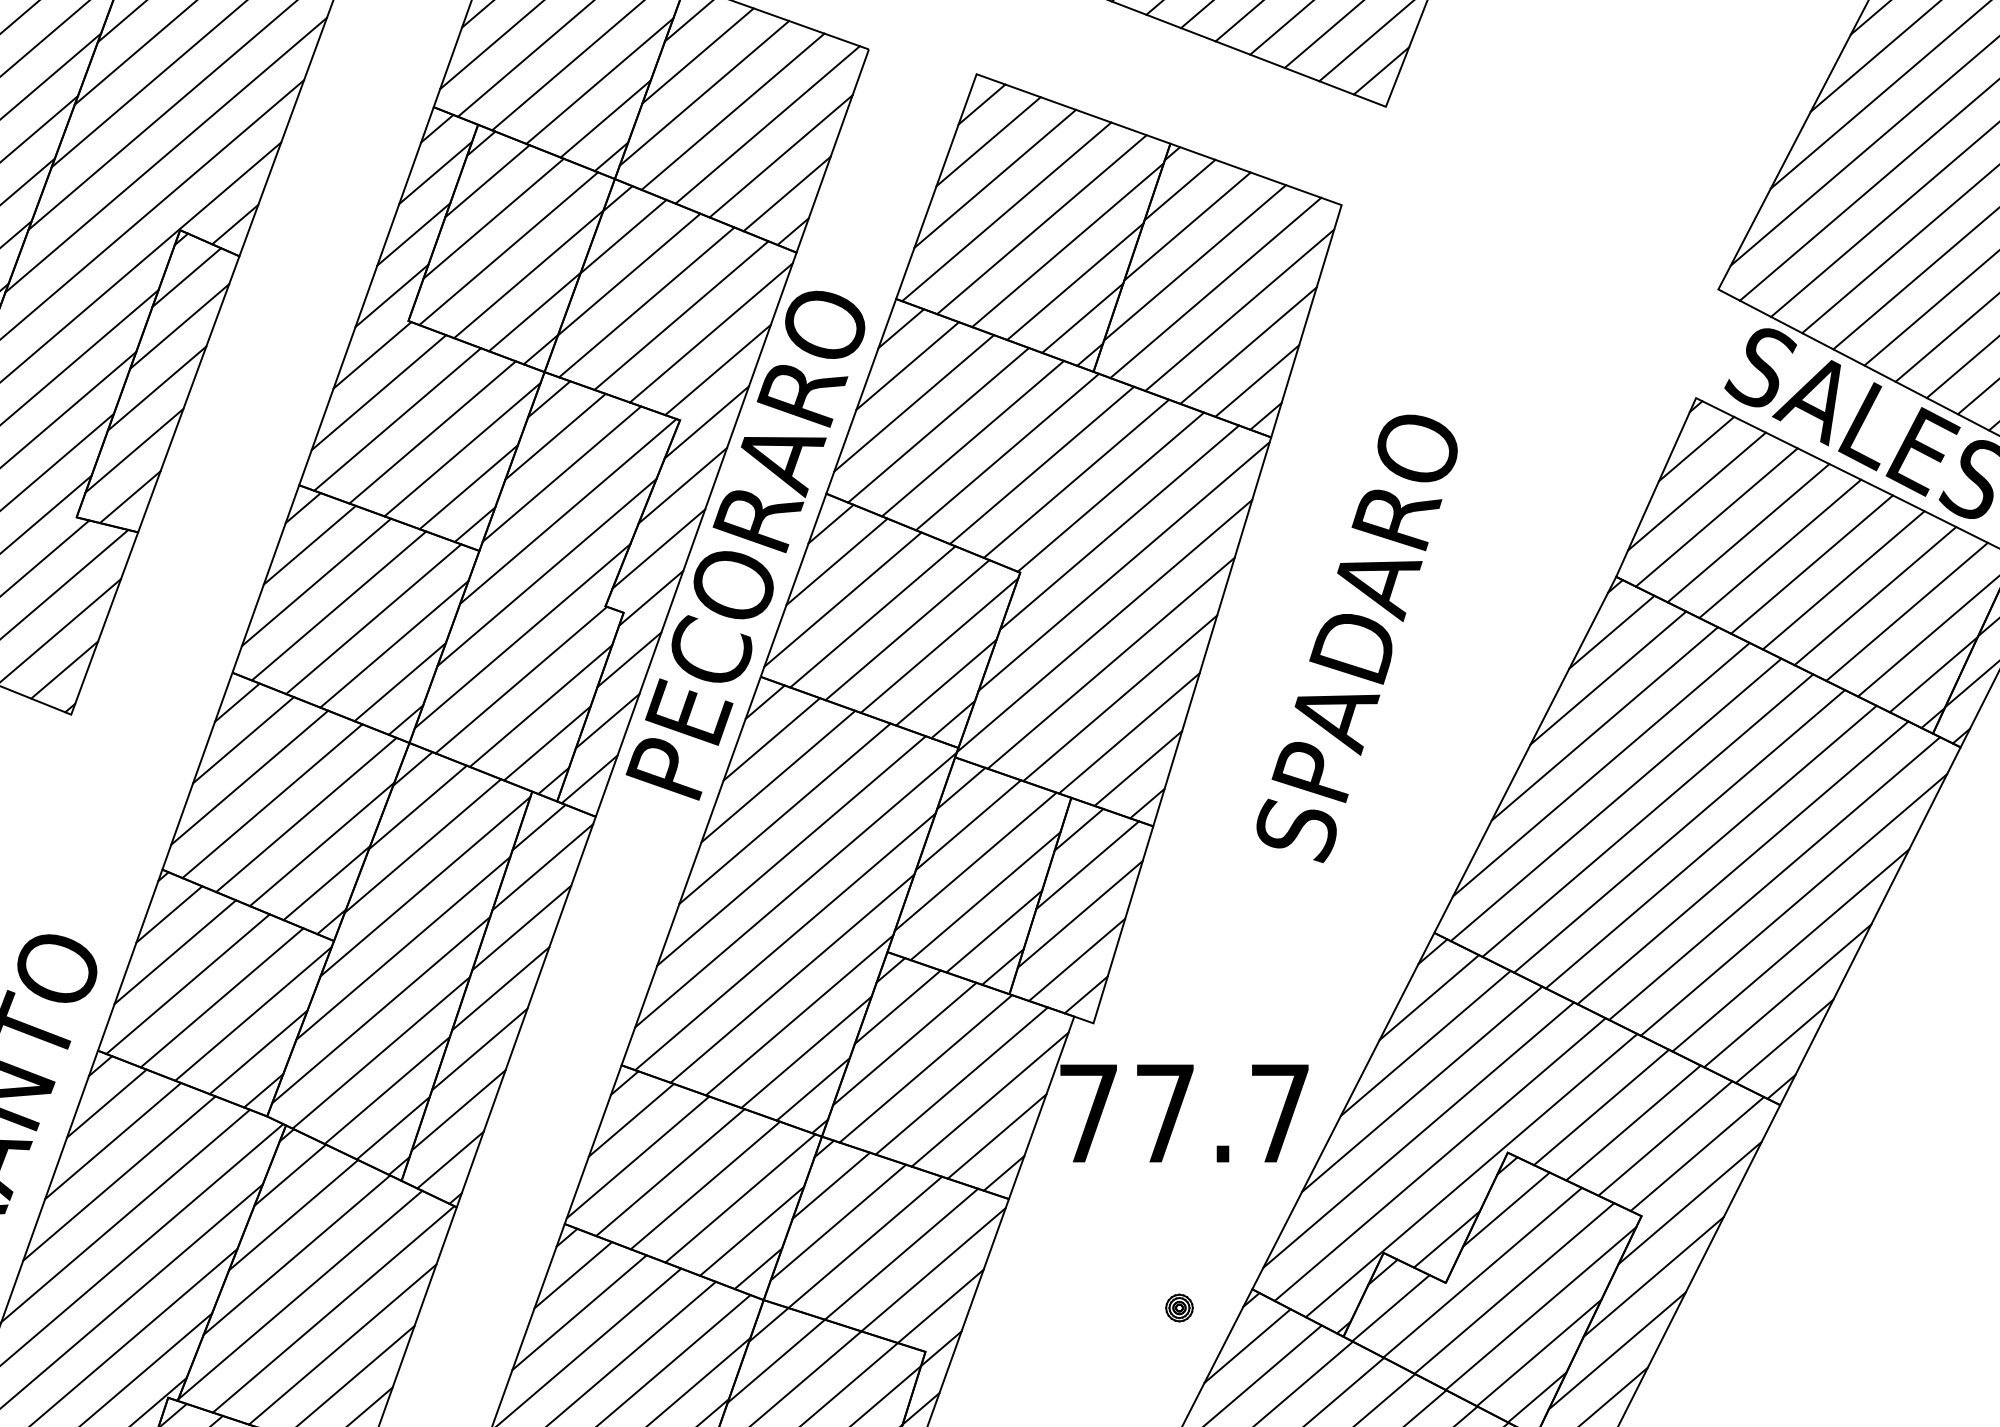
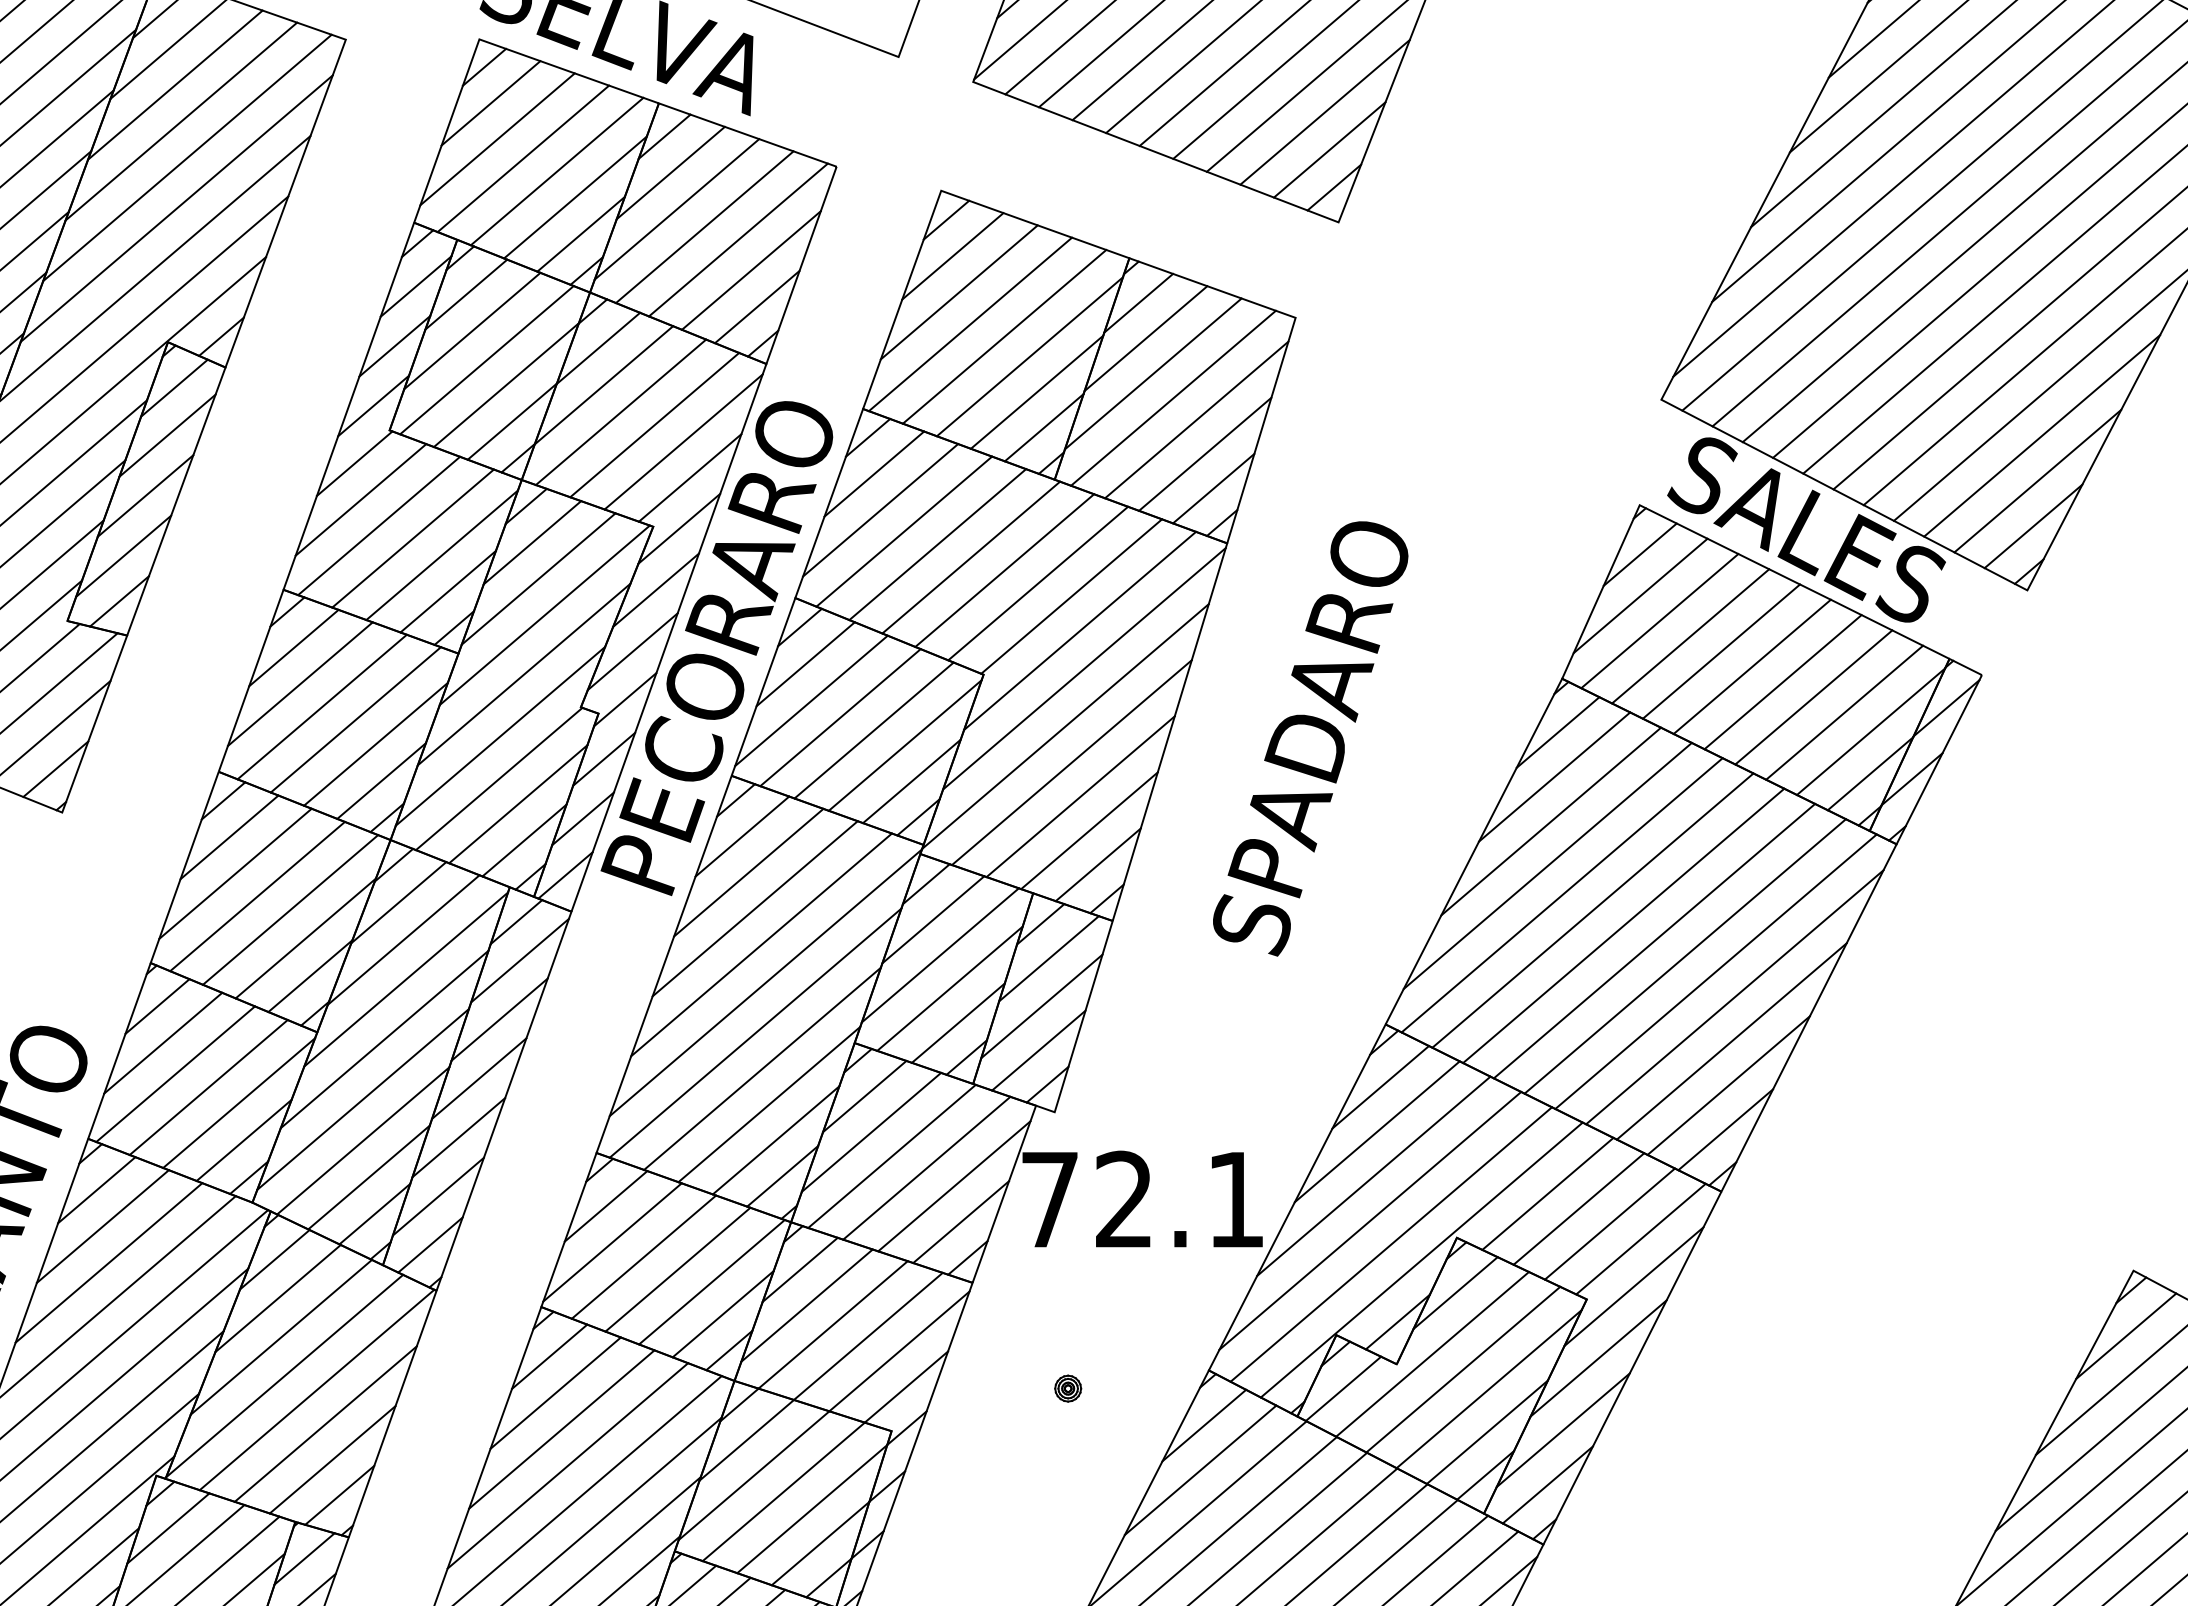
text: (1222, 1112) -> (1179, 1198), 77.7 -> 72.1
part: (1179, 1307) -> (1068, 1388), moved

